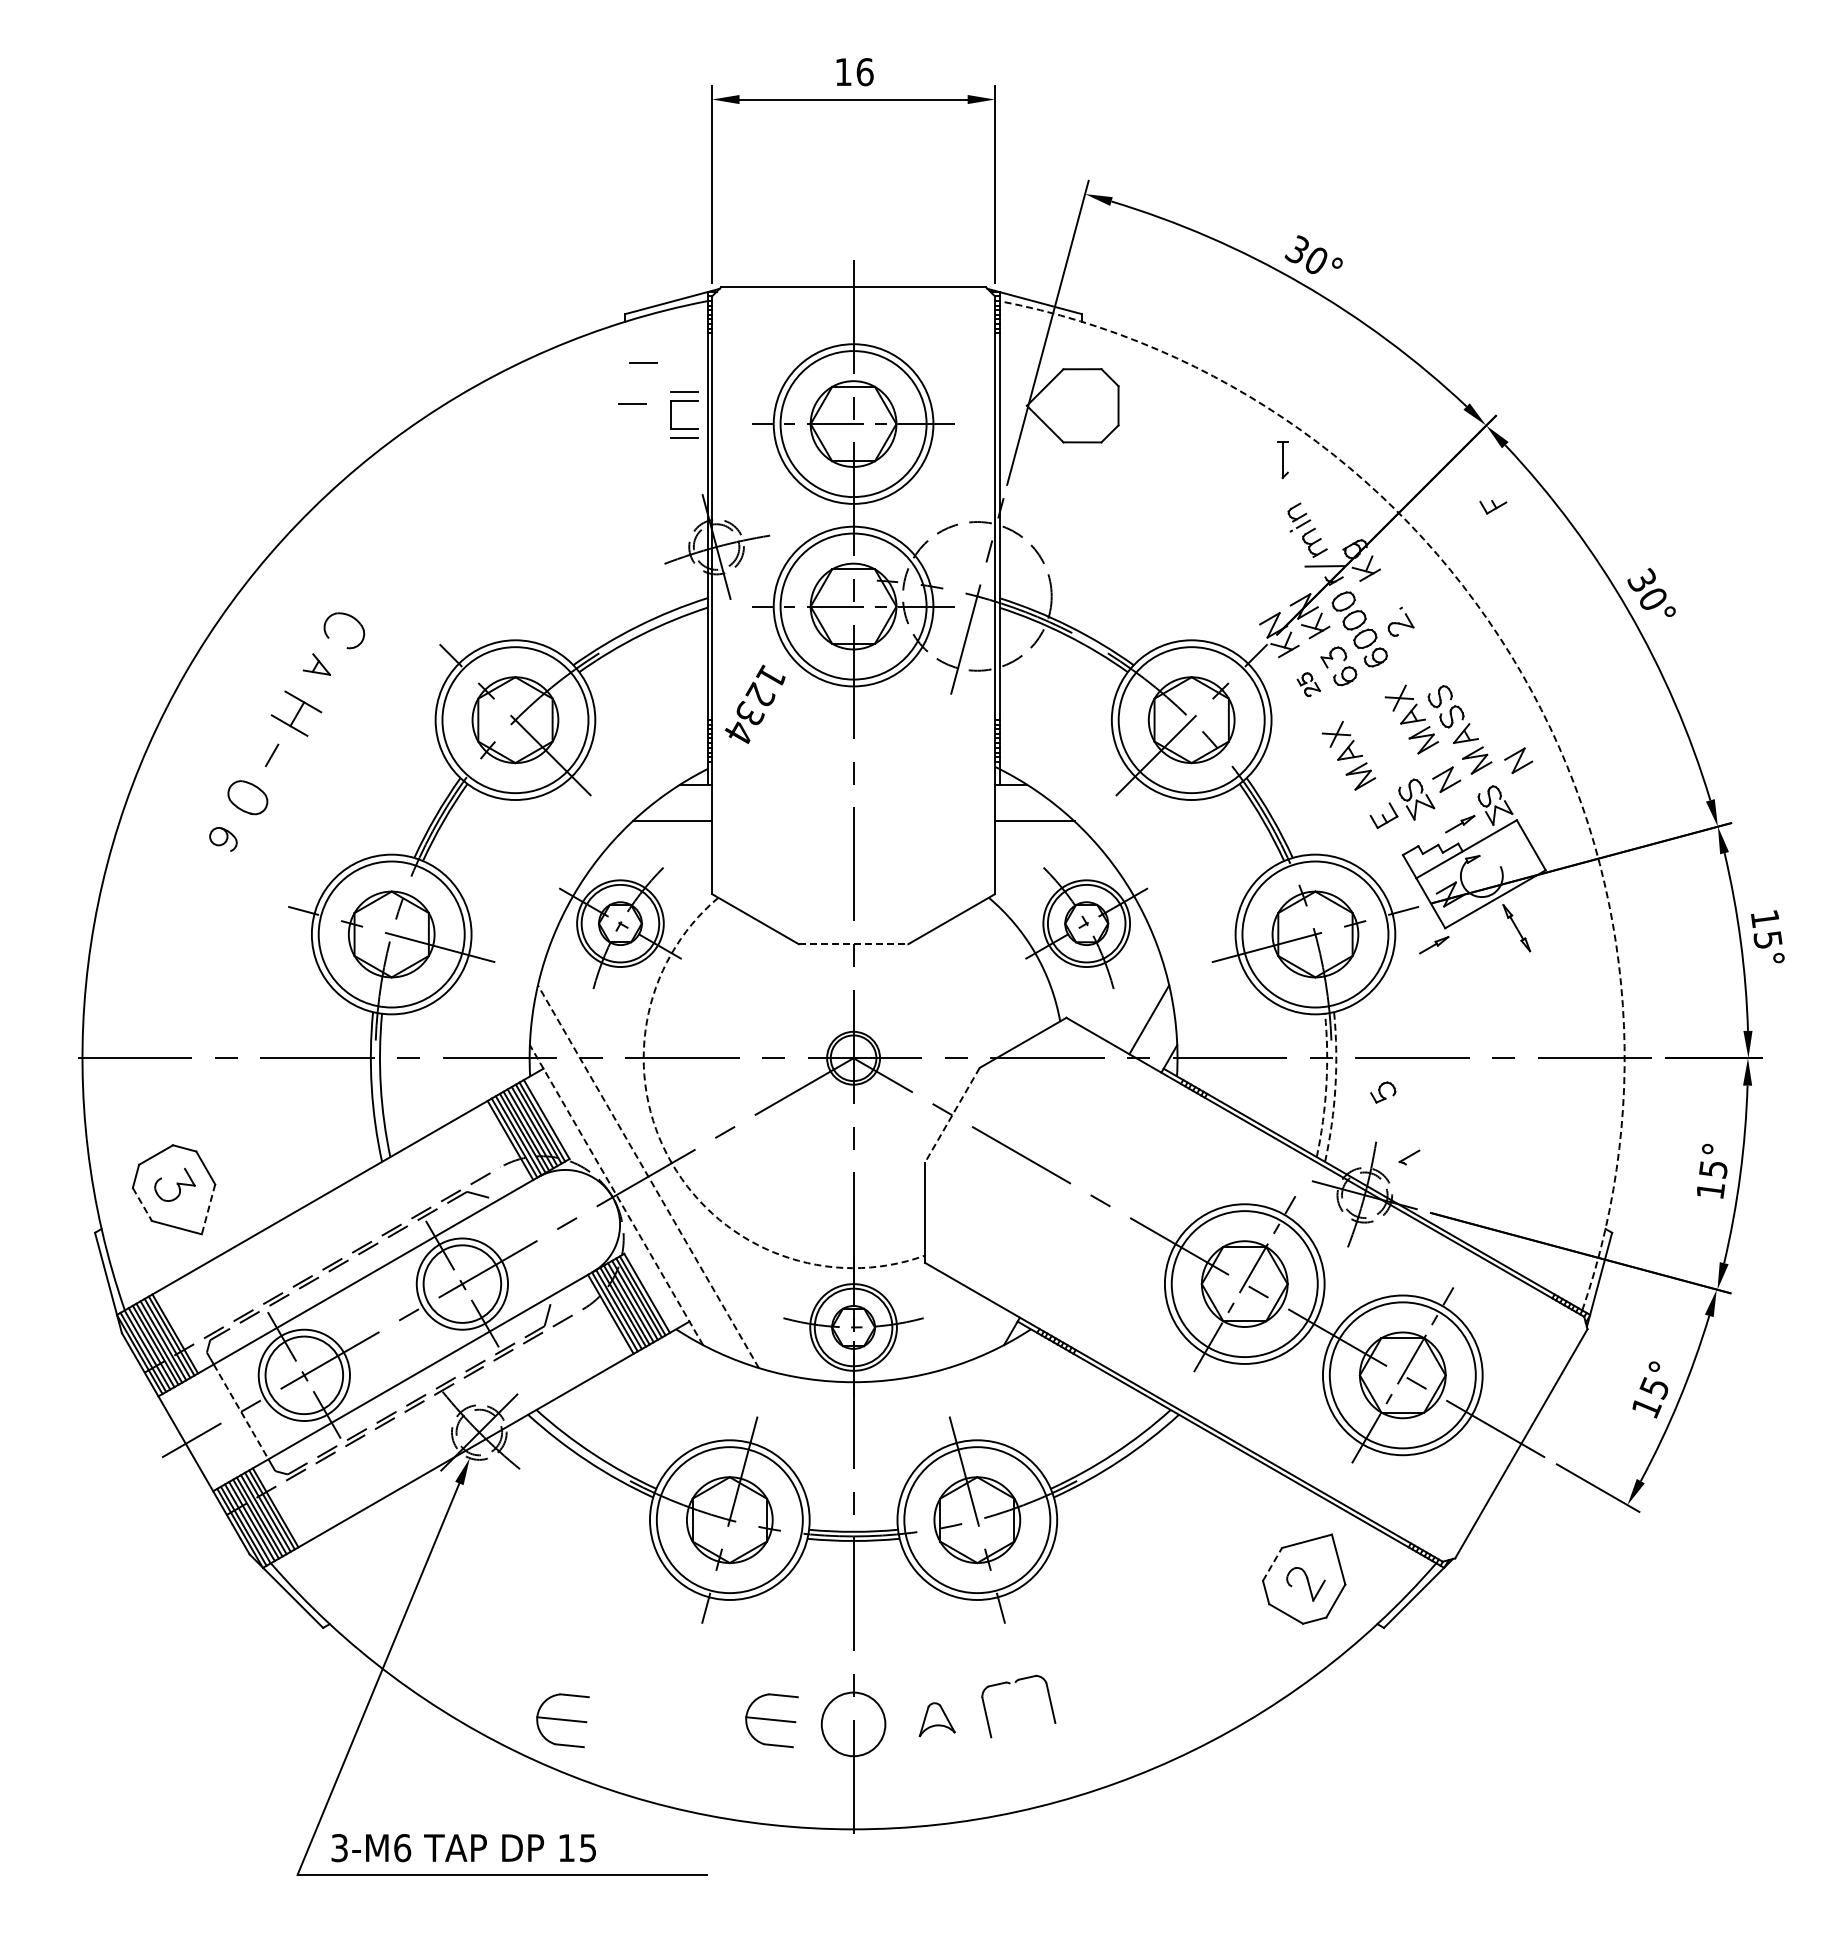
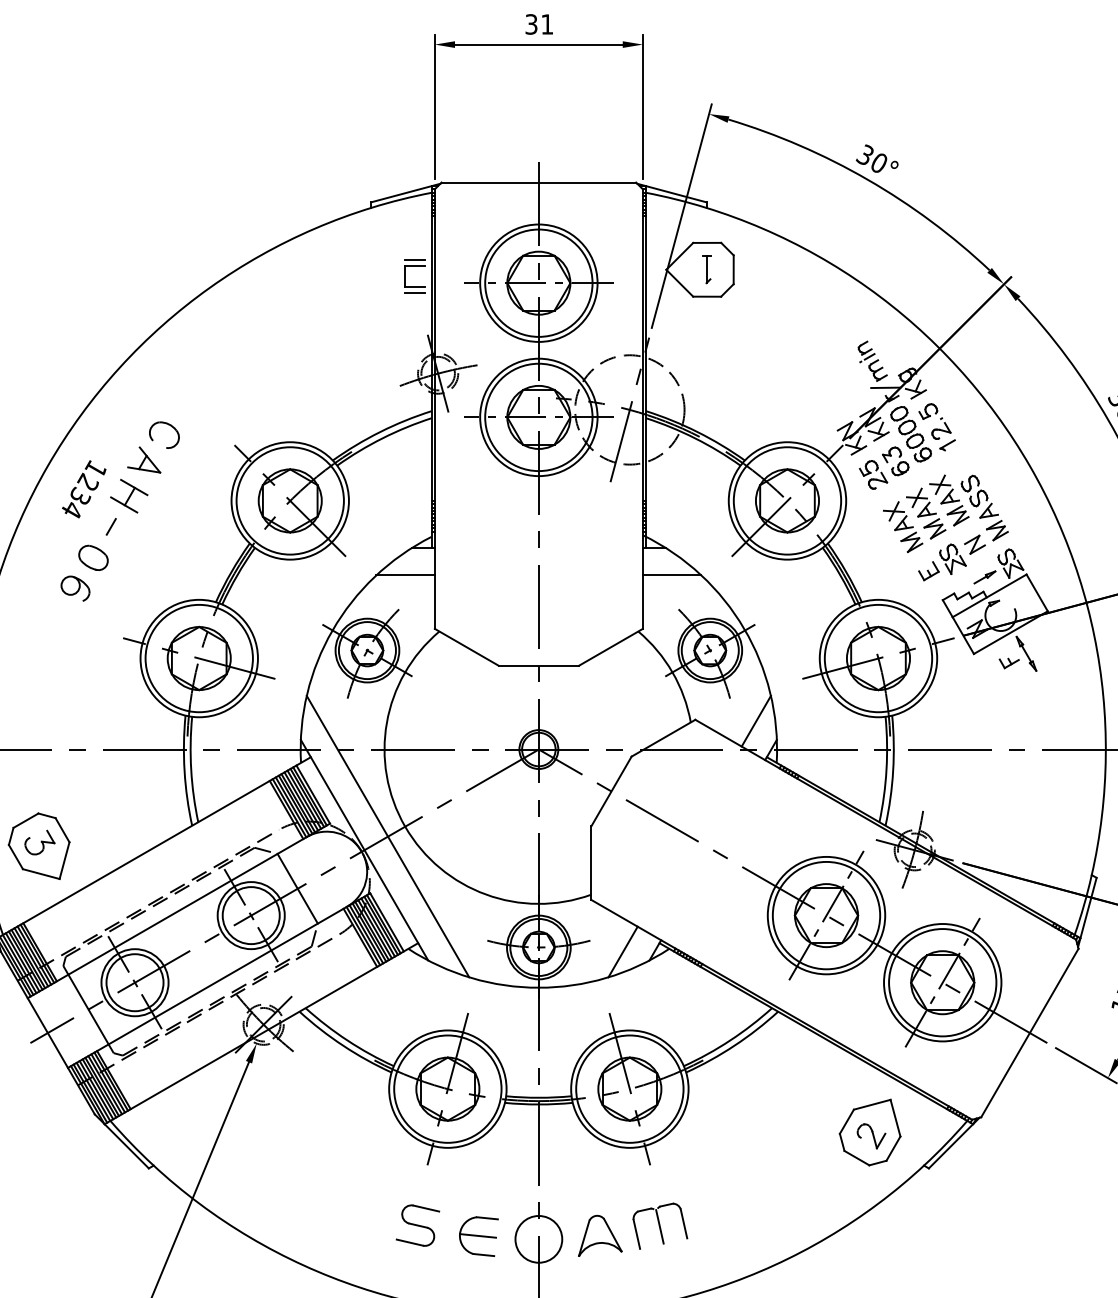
text: (854, 72) -> (539, 24), 16 -> 31
line: (643, 362) -> (384, 237), removed
line: (632, 403) -> (376, 268), removed
part: (1282, 459) -> (706, 269), moved
part: (1493, 507) -> (1009, 663), moved
part: (316, 664) -> (143, 460), size x1.67
arc: (1521, 672) -> (1029, 465), dashed -> solid
part: (1308, 684) -> (873, 474), size x1.67
text: (755, 703) -> (84, 488), moved
part: (1380, 737) -> (926, 513), added
part: (1518, 760) -> (1027, 530), removed
part: (223, 839) -> (75, 588), size x1.43
line: (853, 944) -> (538, 665), dashed -> solid
part: (1434, 945) -> (966, 666), removed
arc: (1326, 1085) -> (886, 769), dashed -> solid
arc: (1335, 1087) -> (893, 771), dashed -> solid
part: (1383, 1092) -> (928, 411), moved
line: (952, 1115) -> (611, 791), dashed -> solid
part: (1409, 1157) -> (947, 445), moved
arc: (671, 1163) -> (404, 826), dashed -> solid
line: (648, 1176) -> (388, 836), dashed -> solid
line: (616, 1194) -> (364, 849), dashed -> solid
line: (142, 1204) -> (16, 857), dashed -> solid
line: (208, 1209) -> (64, 860), dashed -> solid
line: (525, 1247) -> (297, 888), added
line: (968, 1333) -> (623, 951), added
line: (241, 1411) -> (88, 1009), dashed -> solid
line: (1272, 1564) -> (846, 1121), dashed -> solid
part: (688, 1705) -> (417, 1225), added
line: (1018, 1707) -> (660, 1226), added
part: (937, 1719) -> (600, 1235), size x1.67
part: (562, 1720) -> (324, 1236), removed

